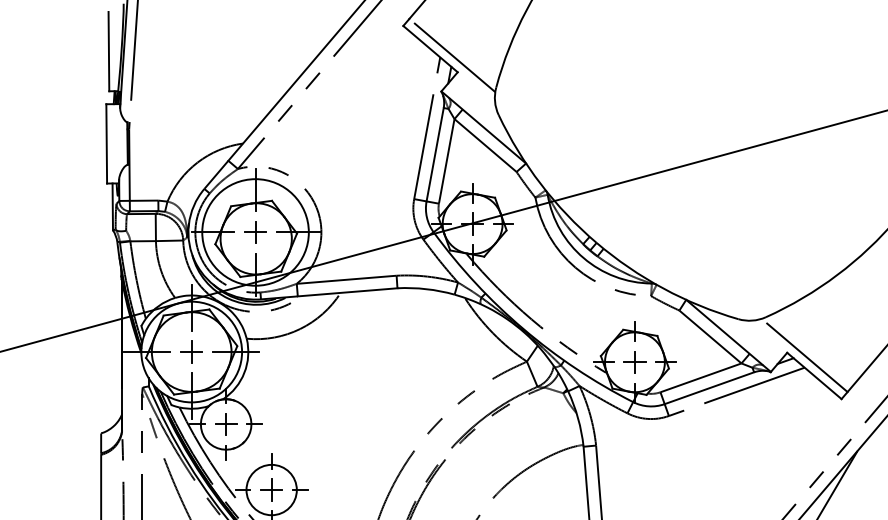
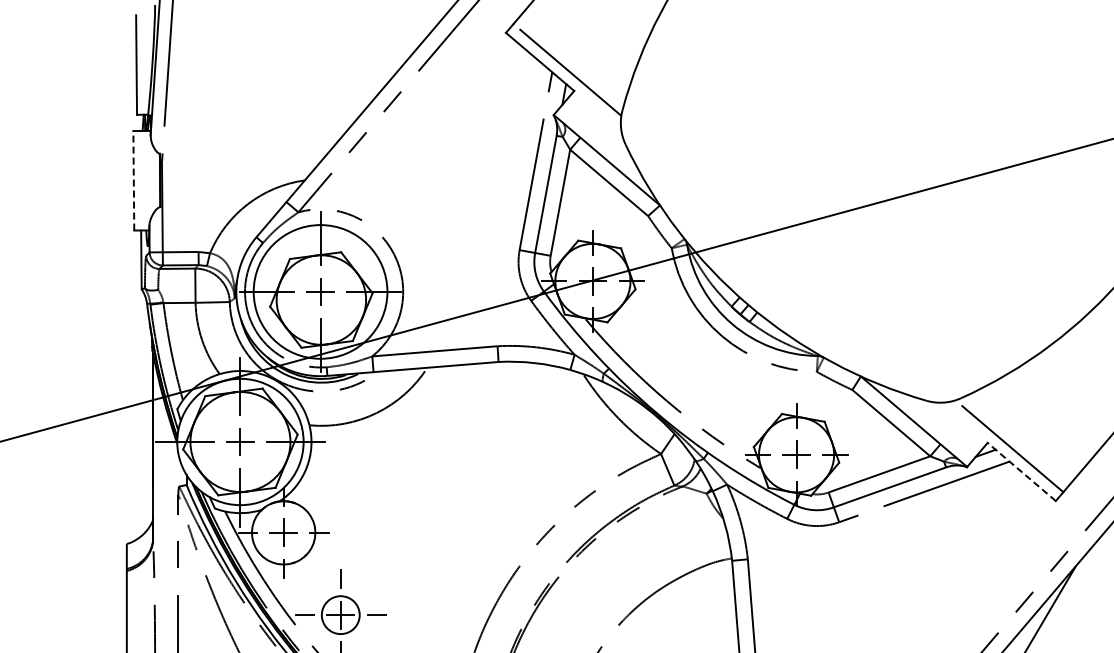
line: (106, 143) -> (133, 180), solid -> dashed
line: (814, 375) -> (1021, 471), solid -> dashed
circle: (271, 489) -> (340, 614), size x0.6

